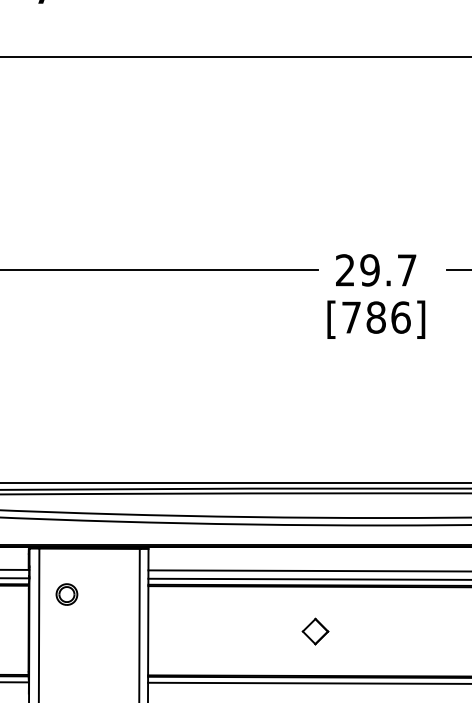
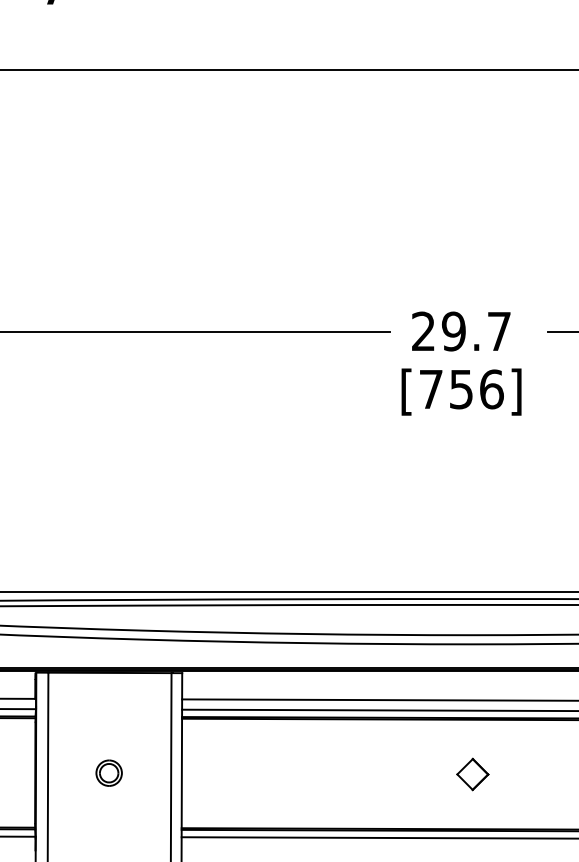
text: (375, 317) -> (460, 389), [786] -> [756]
part: (66, 594) -> (108, 773), moved
part: (315, 631) -> (472, 774), moved

